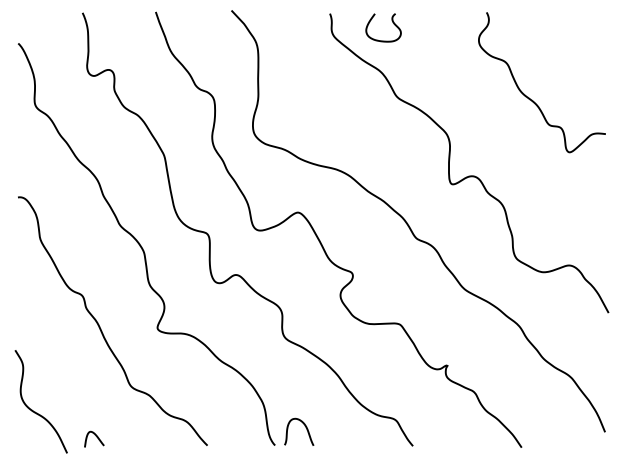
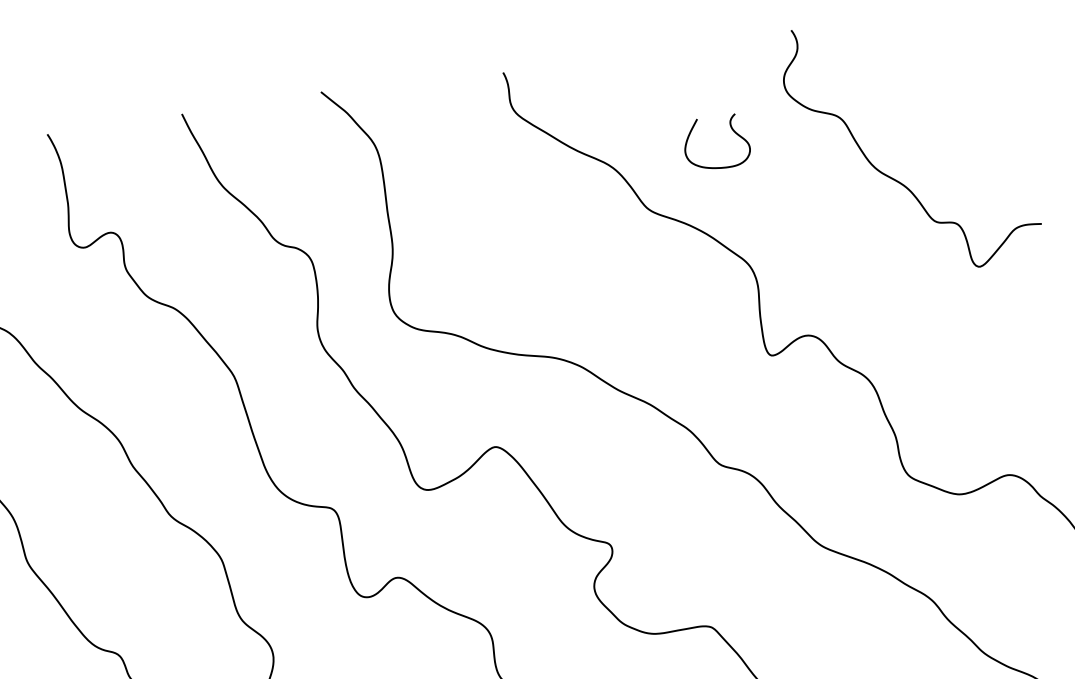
curve: (392, 22) -> (731, 130), moved

